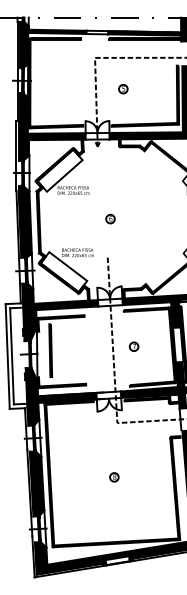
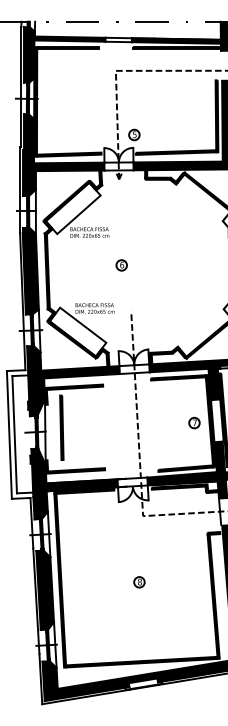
part: (123, 88) -> (134, 134), moved
part: (110, 219) -> (121, 265), moved
part: (134, 346) -> (194, 422), moved

